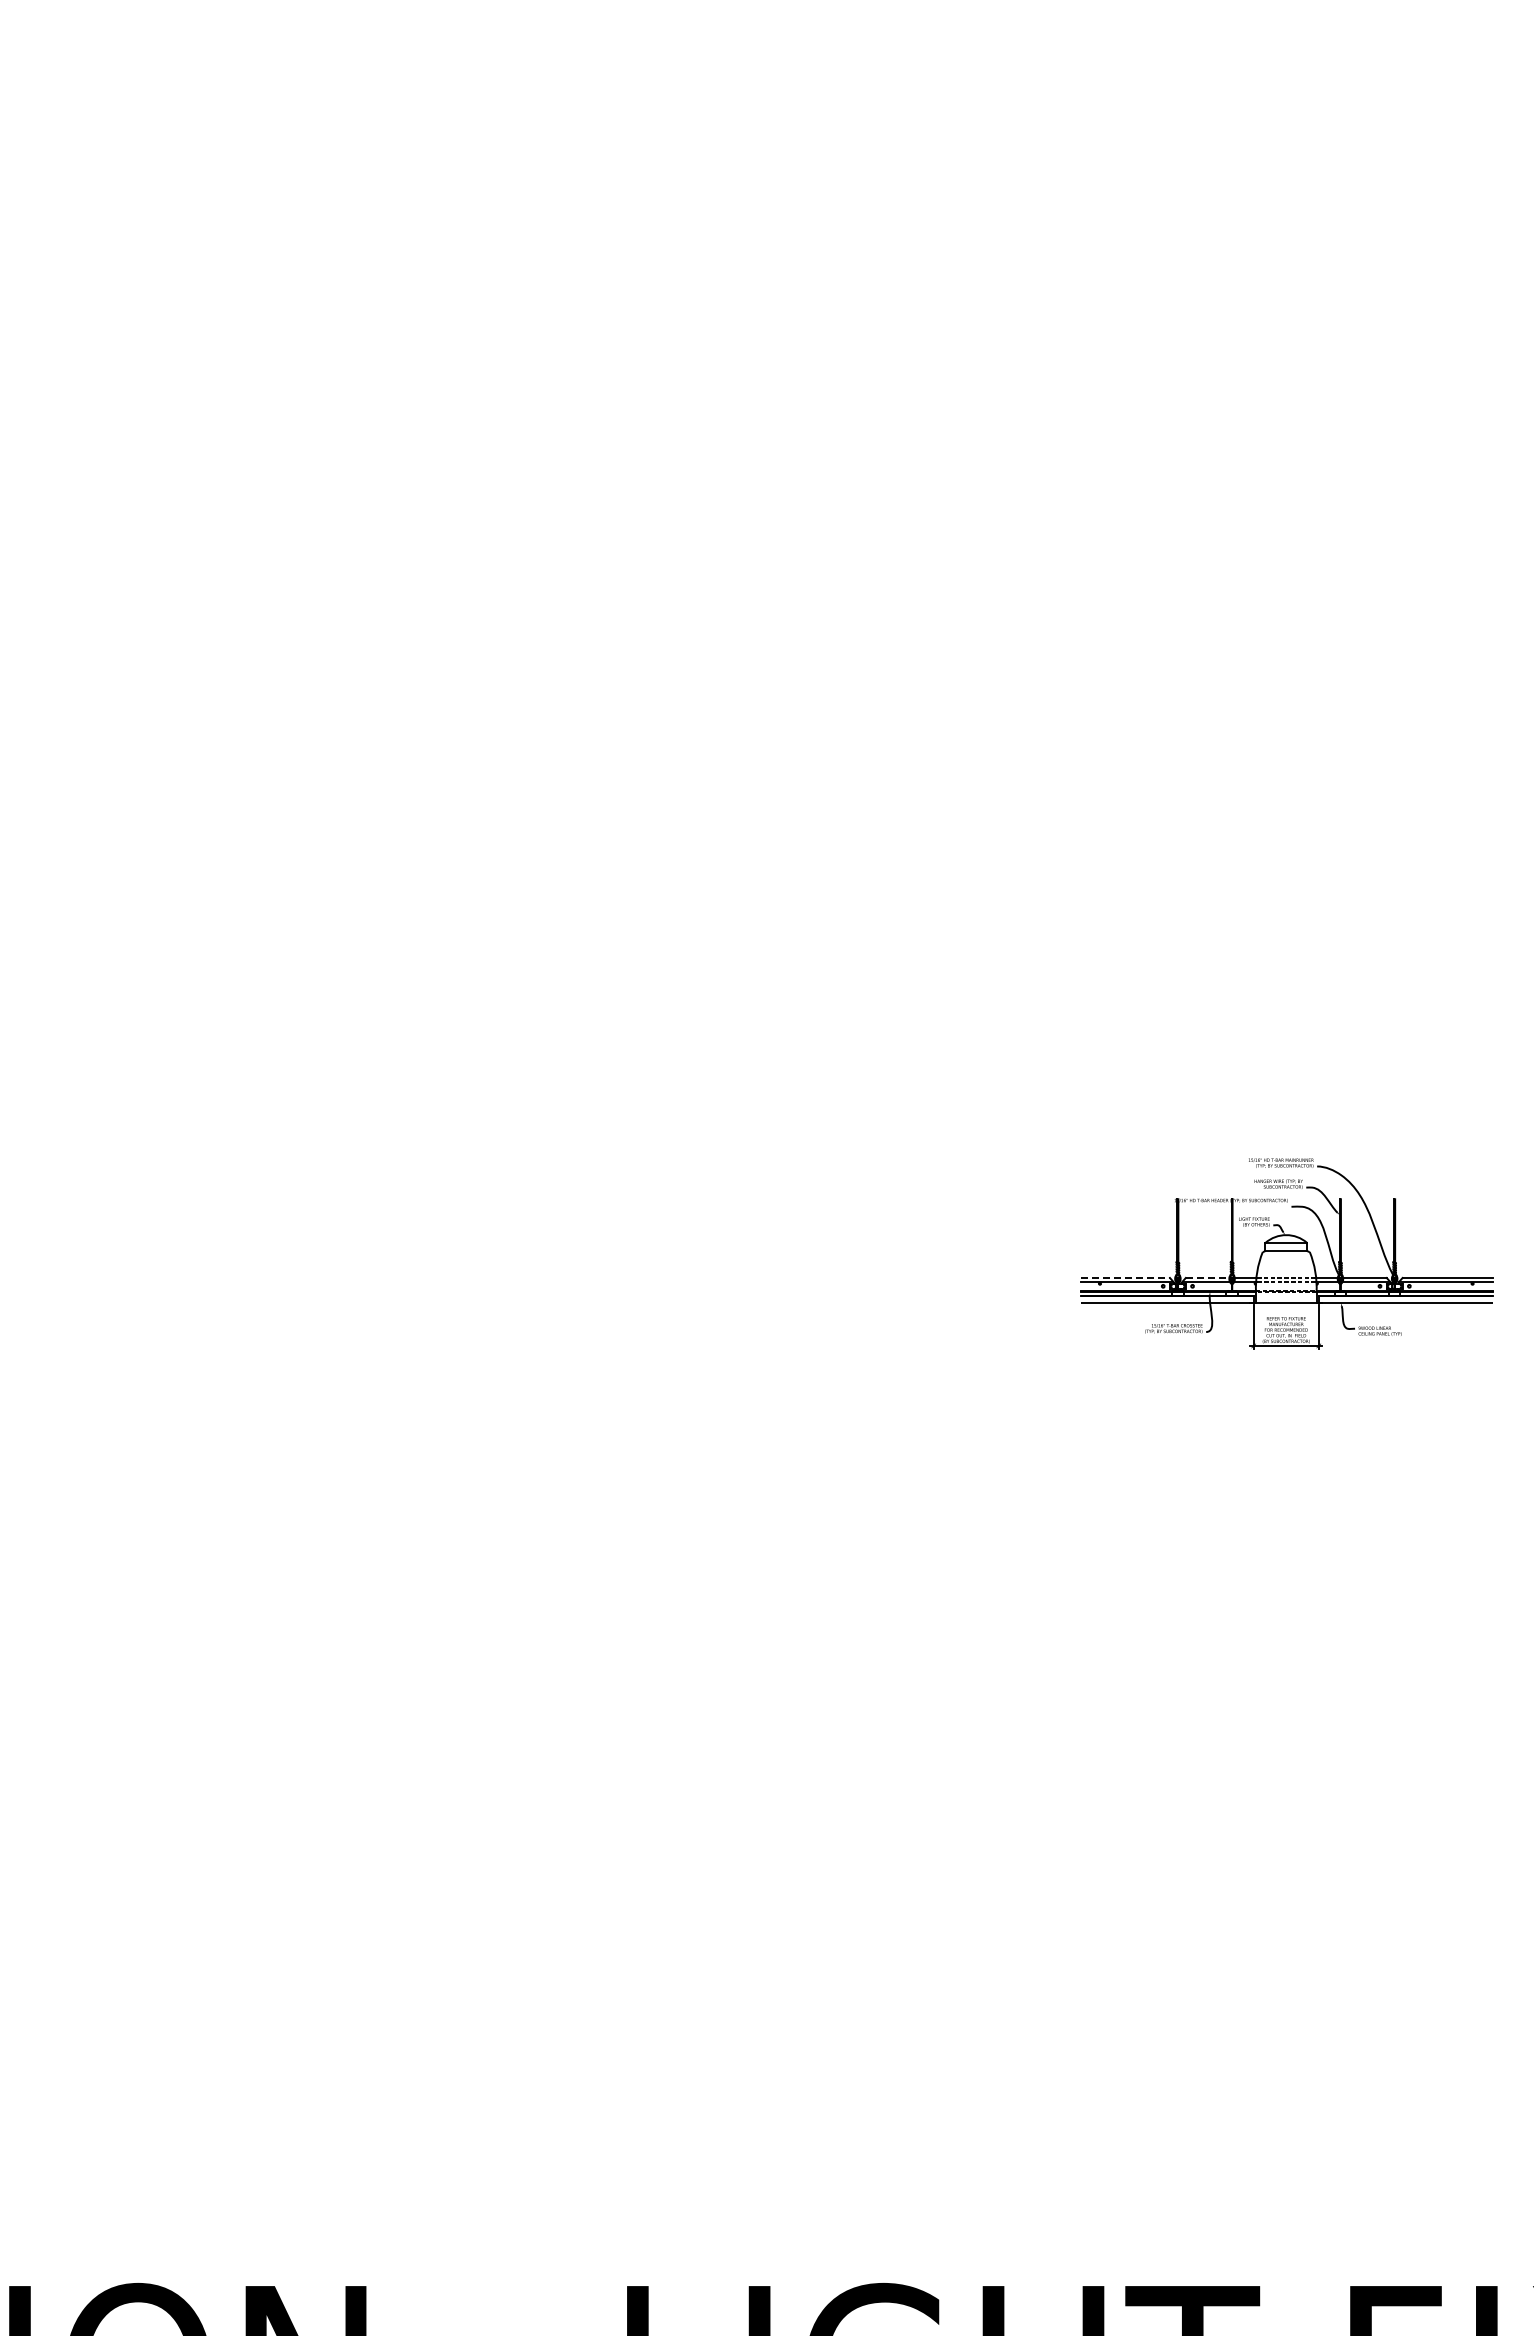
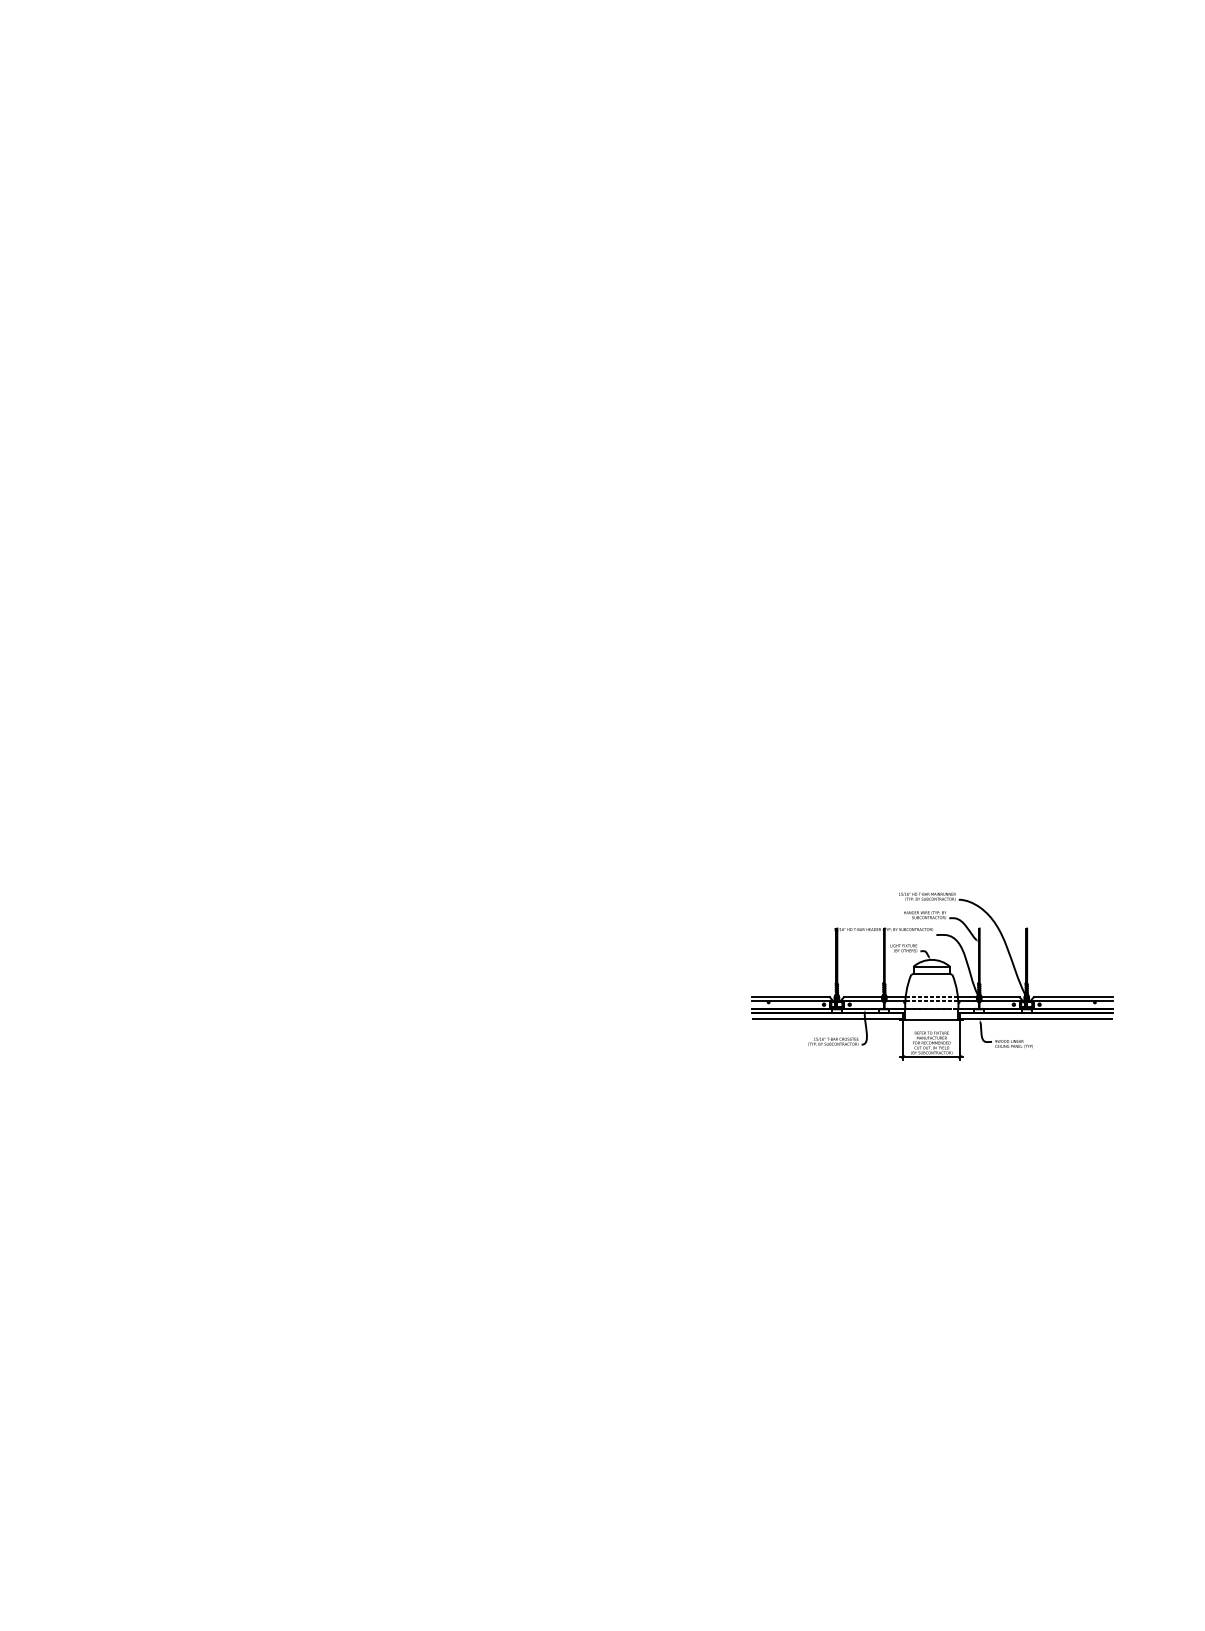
line: (1125, 1277) -> (791, 996), dashed -> solid
line: (1207, 1277) -> (862, 996), dashed -> solid

